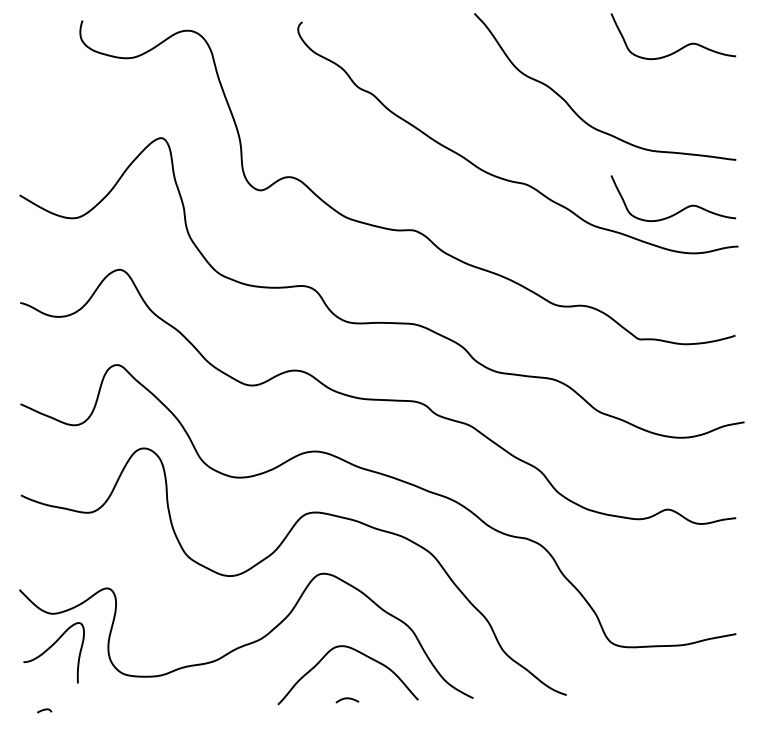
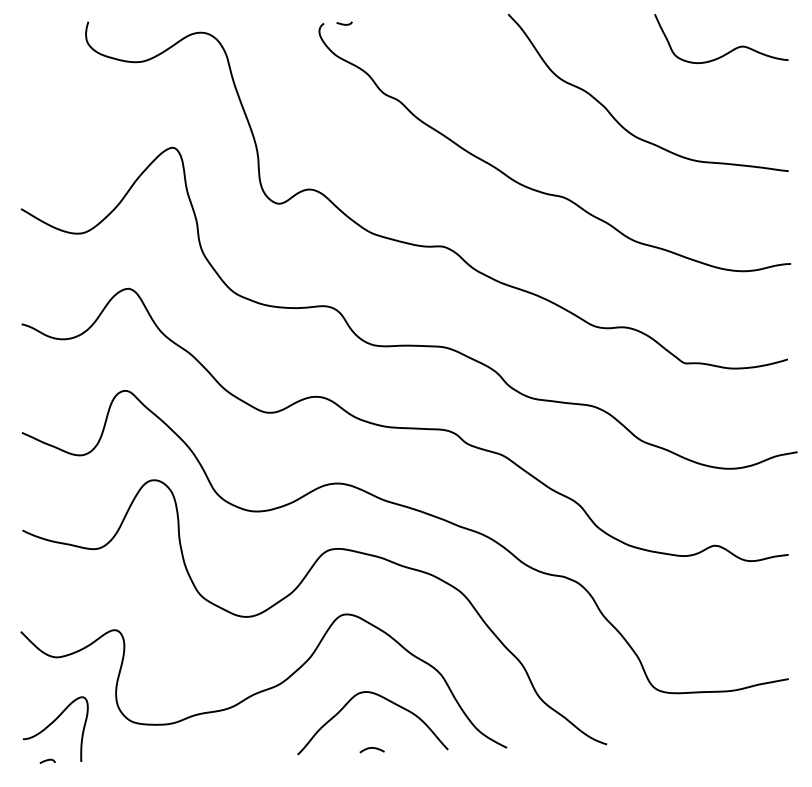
curve: (321, 22) -> (344, 23), added
curve: (679, 210) -> (727, 225), removed
curve: (50, 648) -> (51, 724), moved

